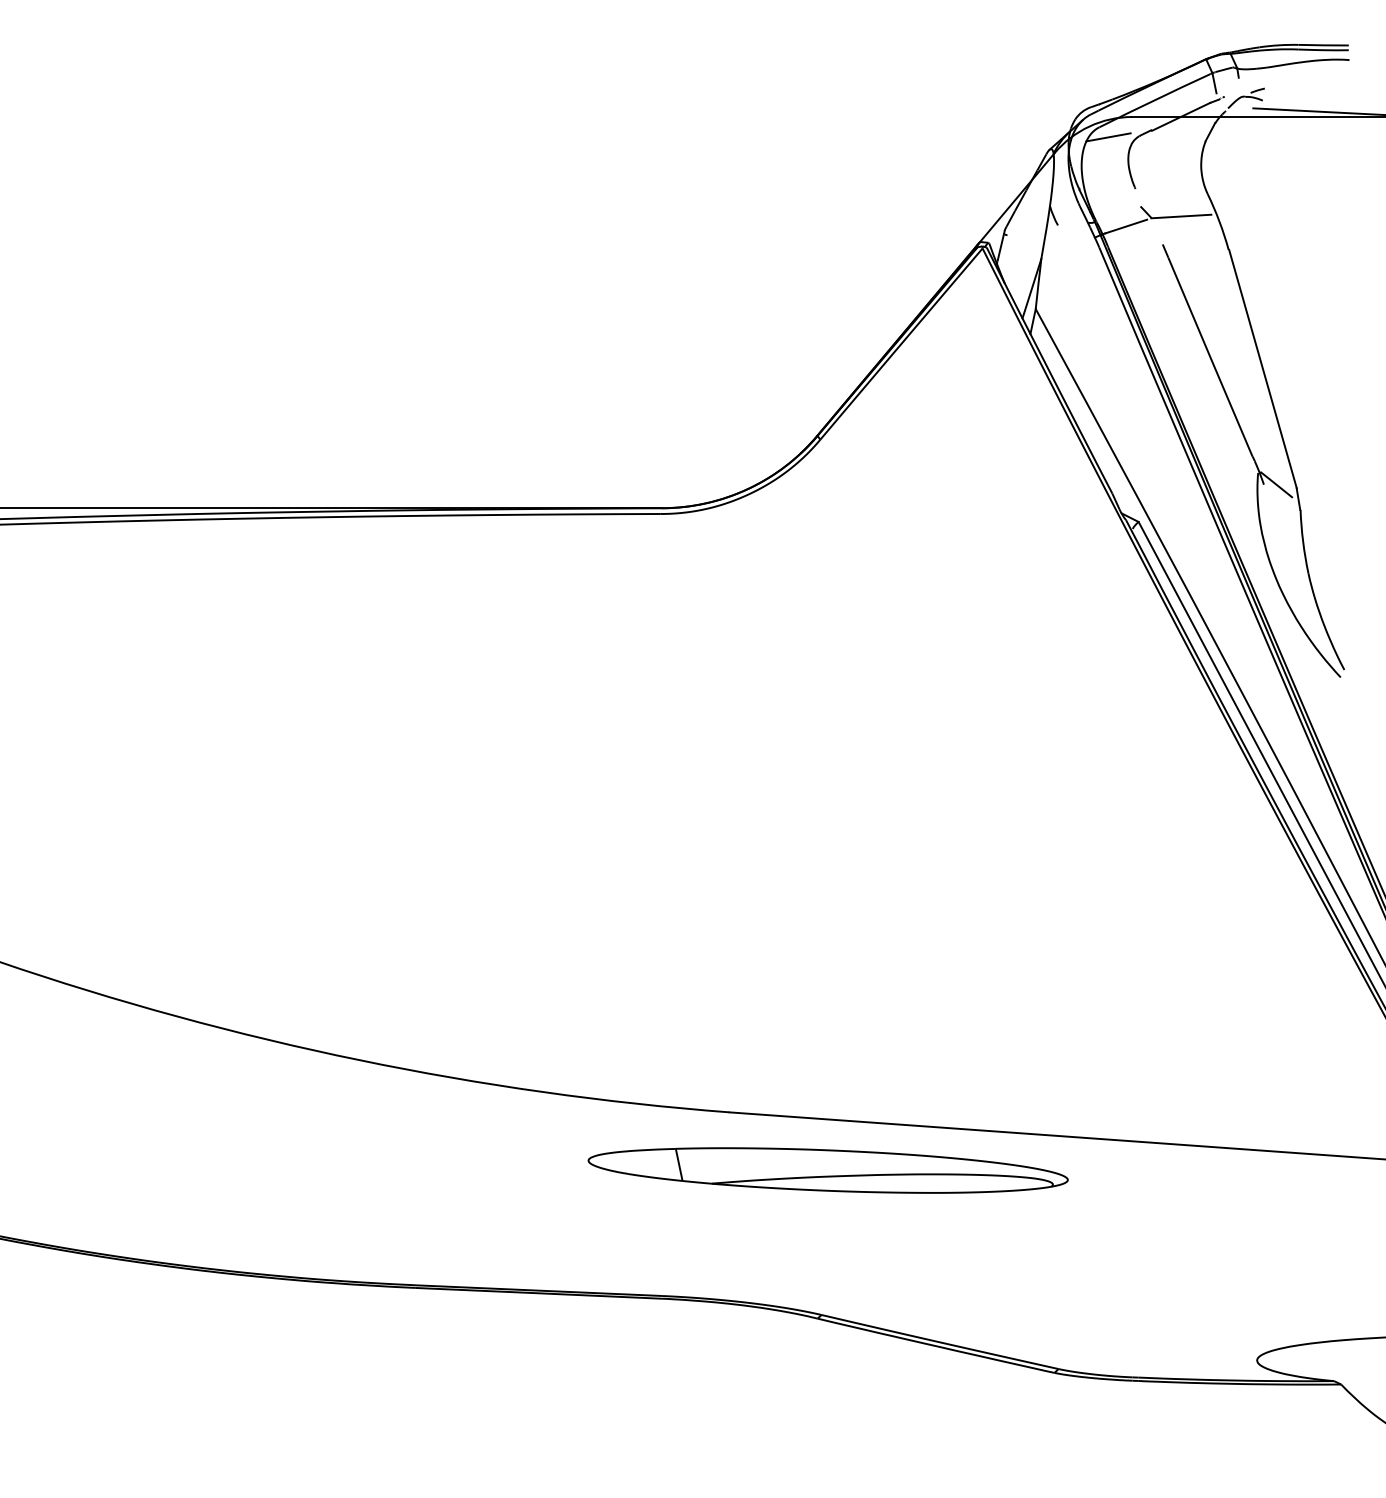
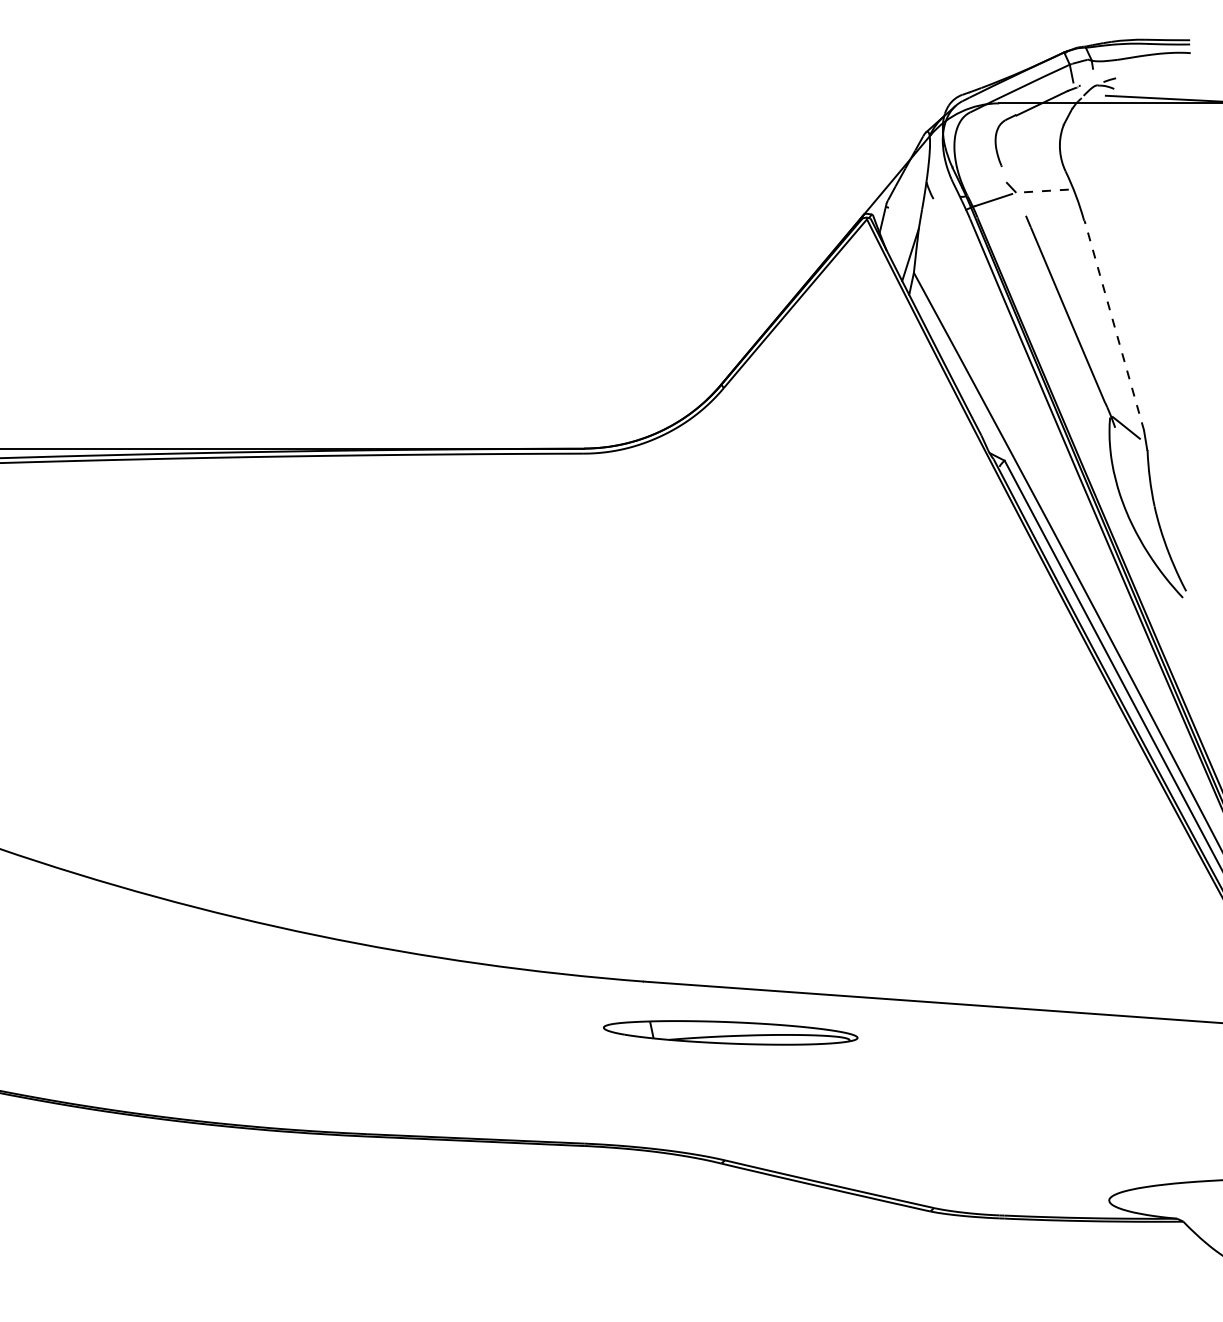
line: (1108, 137) -> (978, 121), removed
line: (1180, 216) -> (1041, 191), solid -> dashed
line: (1263, 369) -> (1114, 326), solid -> dashed
part: (827, 1170) -> (730, 1032), size x0.6

